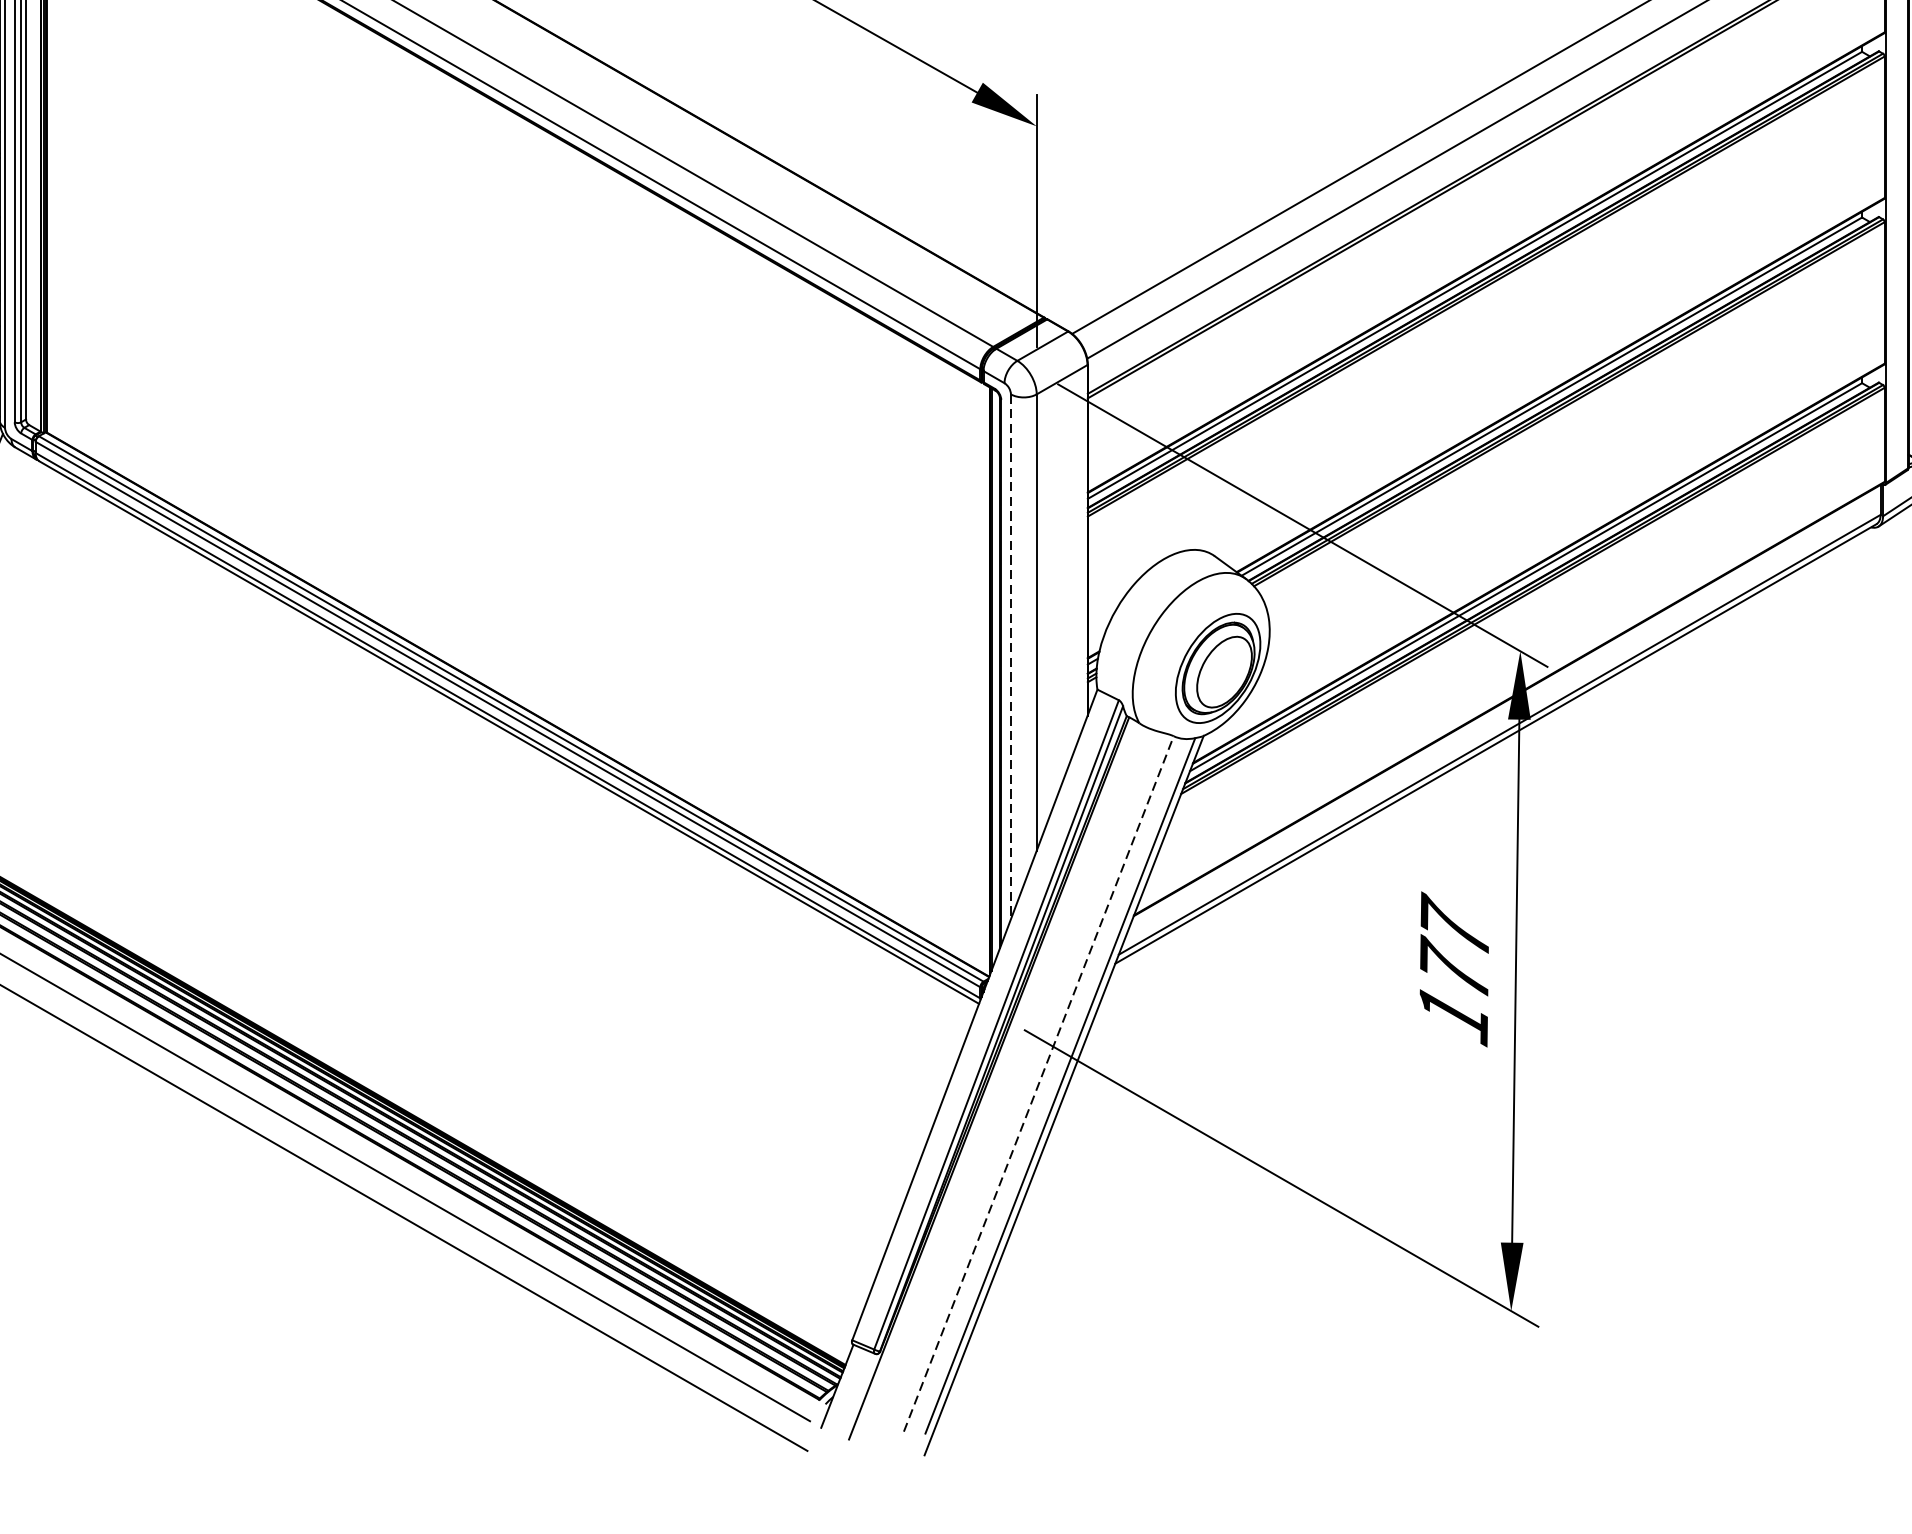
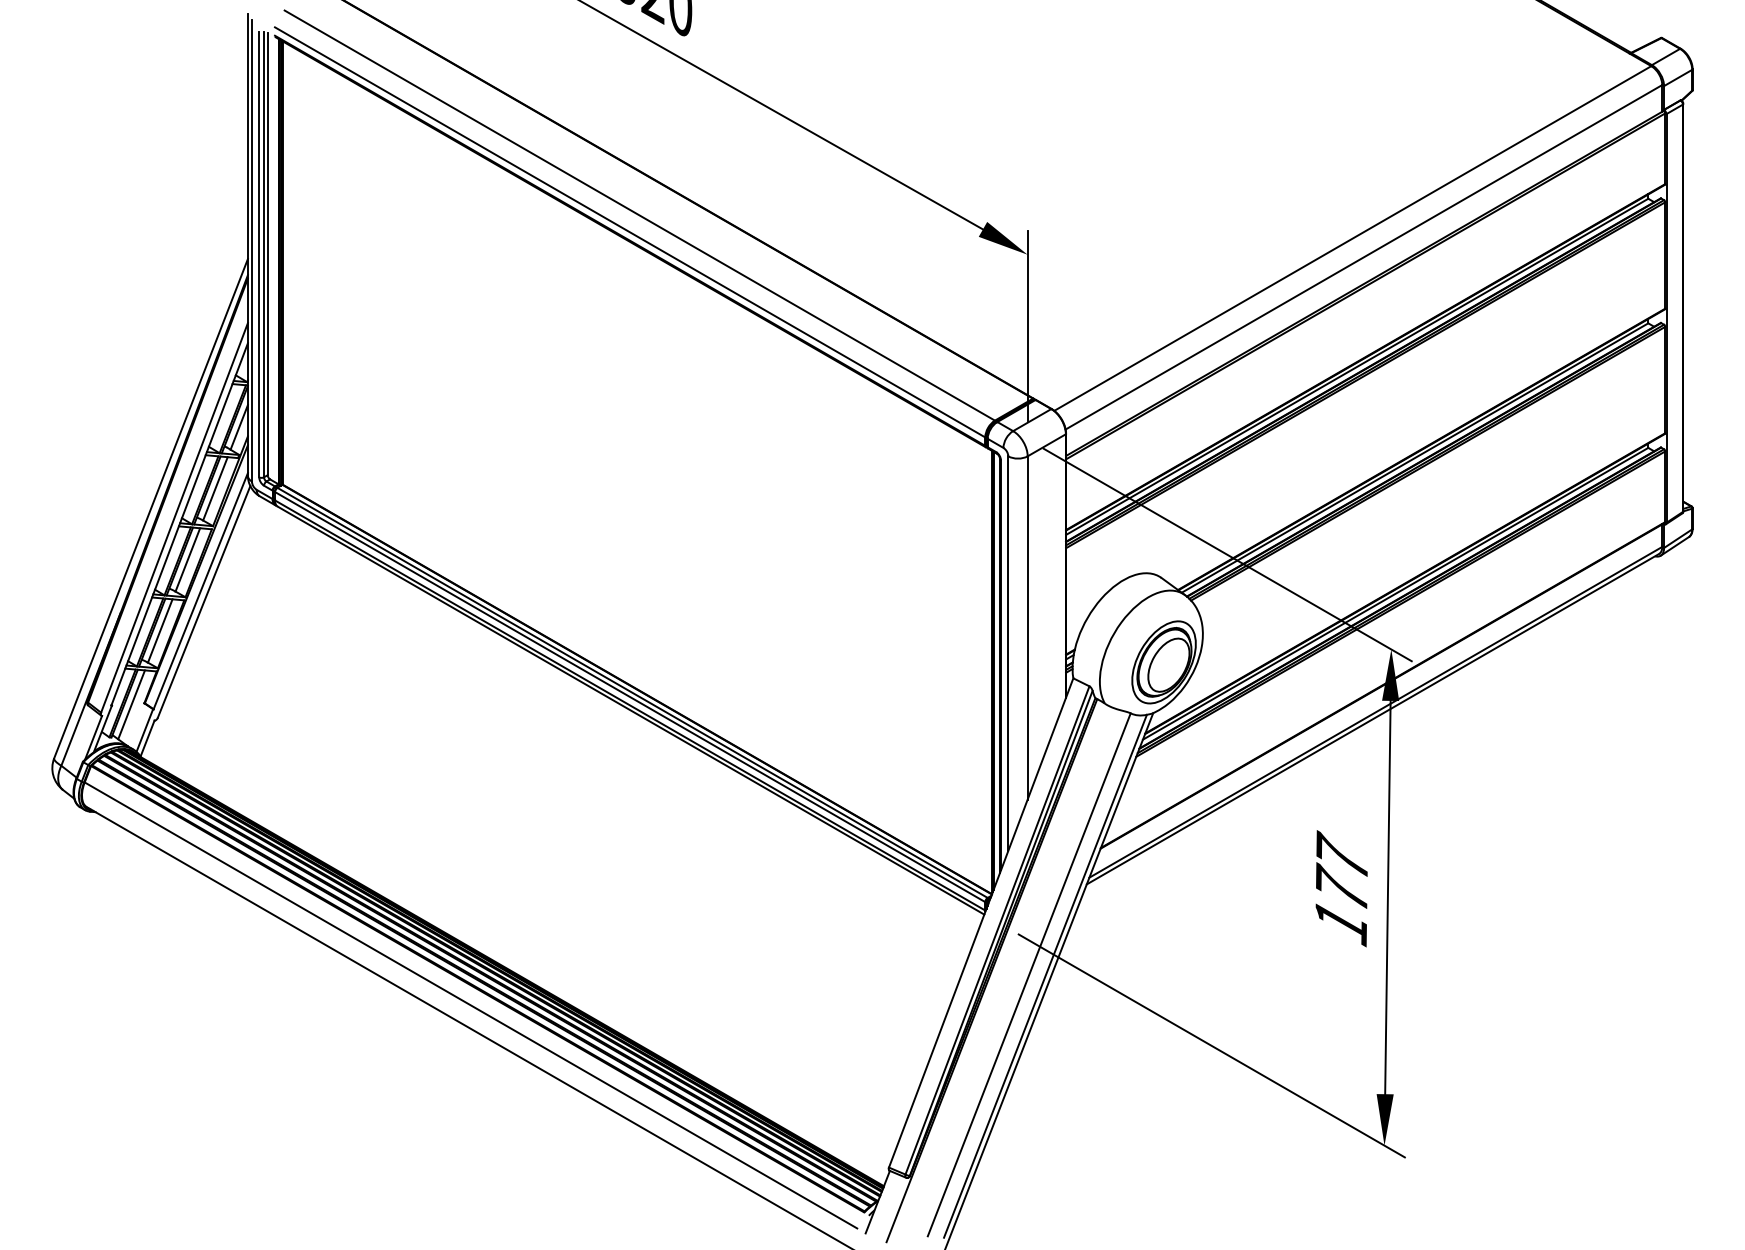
line: (1011, 657) -> (1008, 654), dashed -> solid
line: (1039, 1083) -> (1029, 974), dashed -> solid

